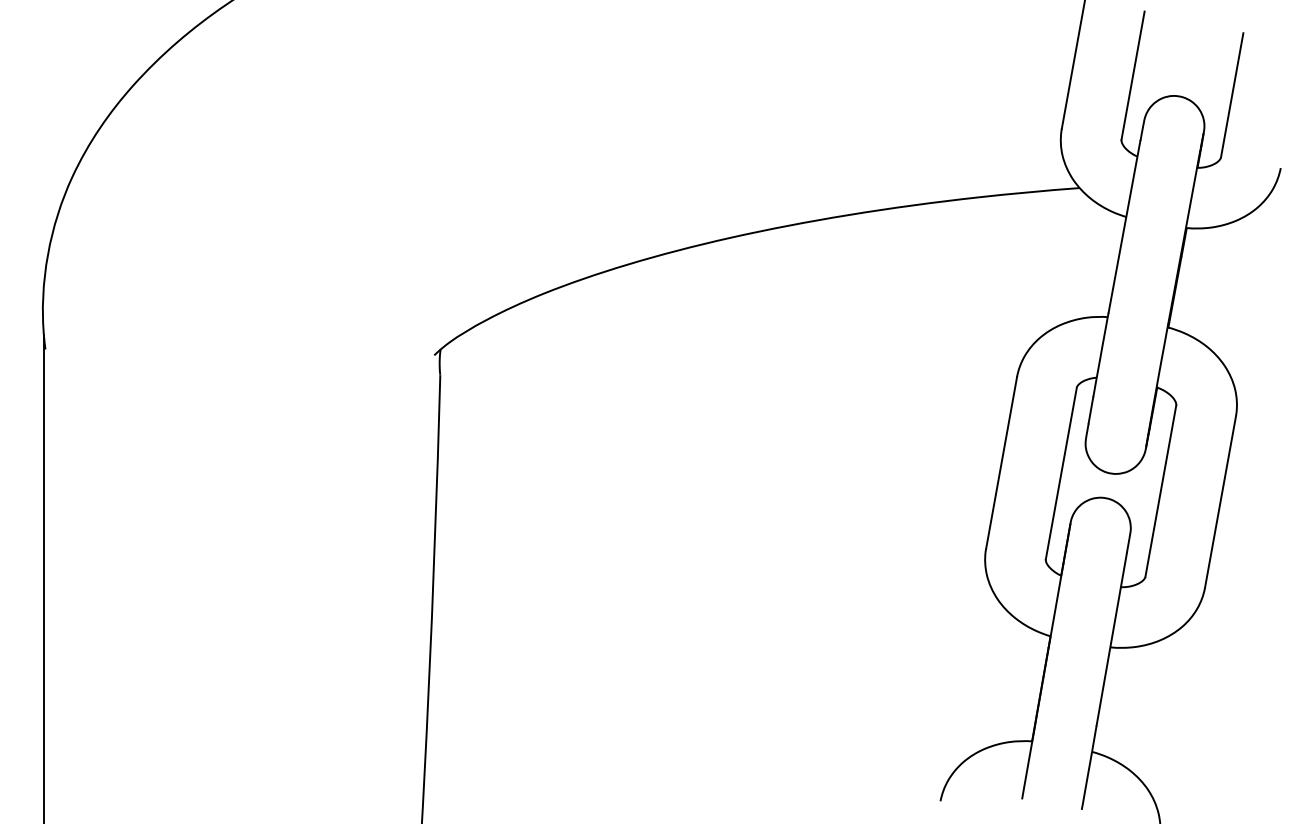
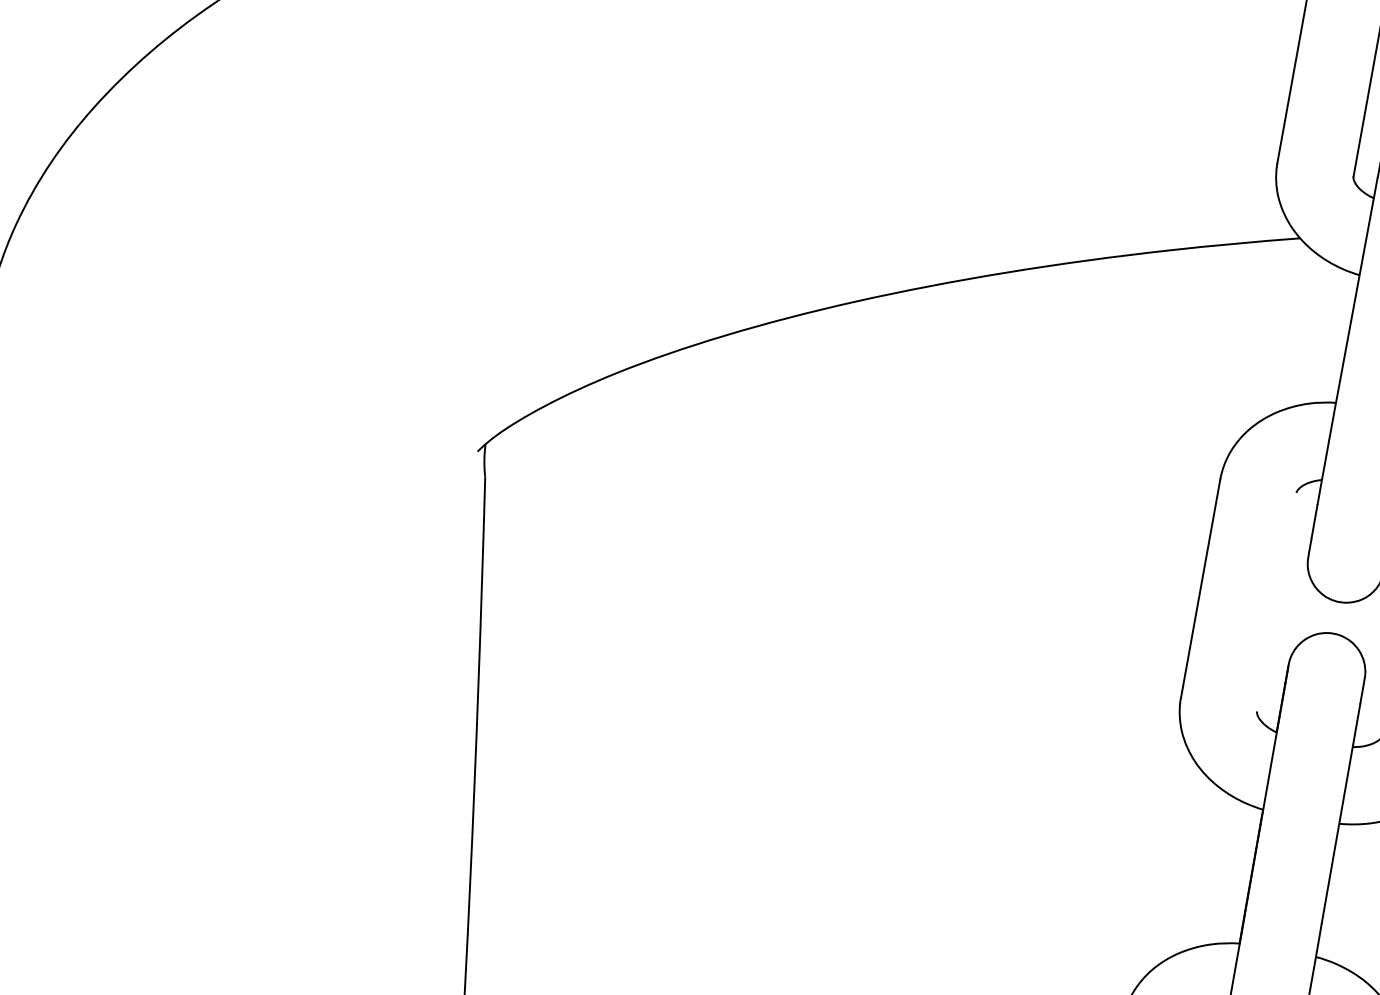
line: (1060, 473) -> (1275, 602), removed

